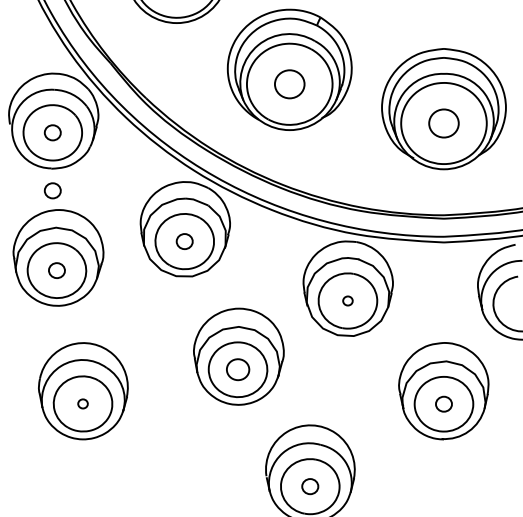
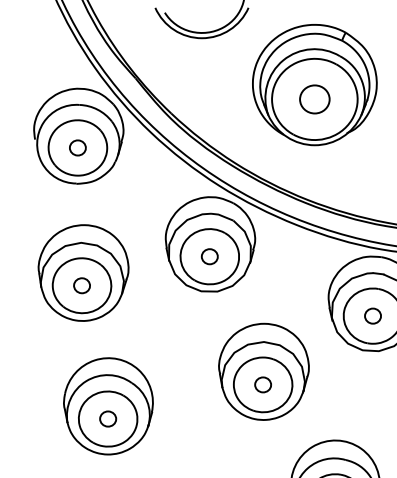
part: (52, 190) -> (77, 205), removed
part: (347, 300) -> (372, 315), size x1.67
part: (237, 369) -> (262, 384), size x0.71
part: (82, 403) -> (107, 418), size x1.67

